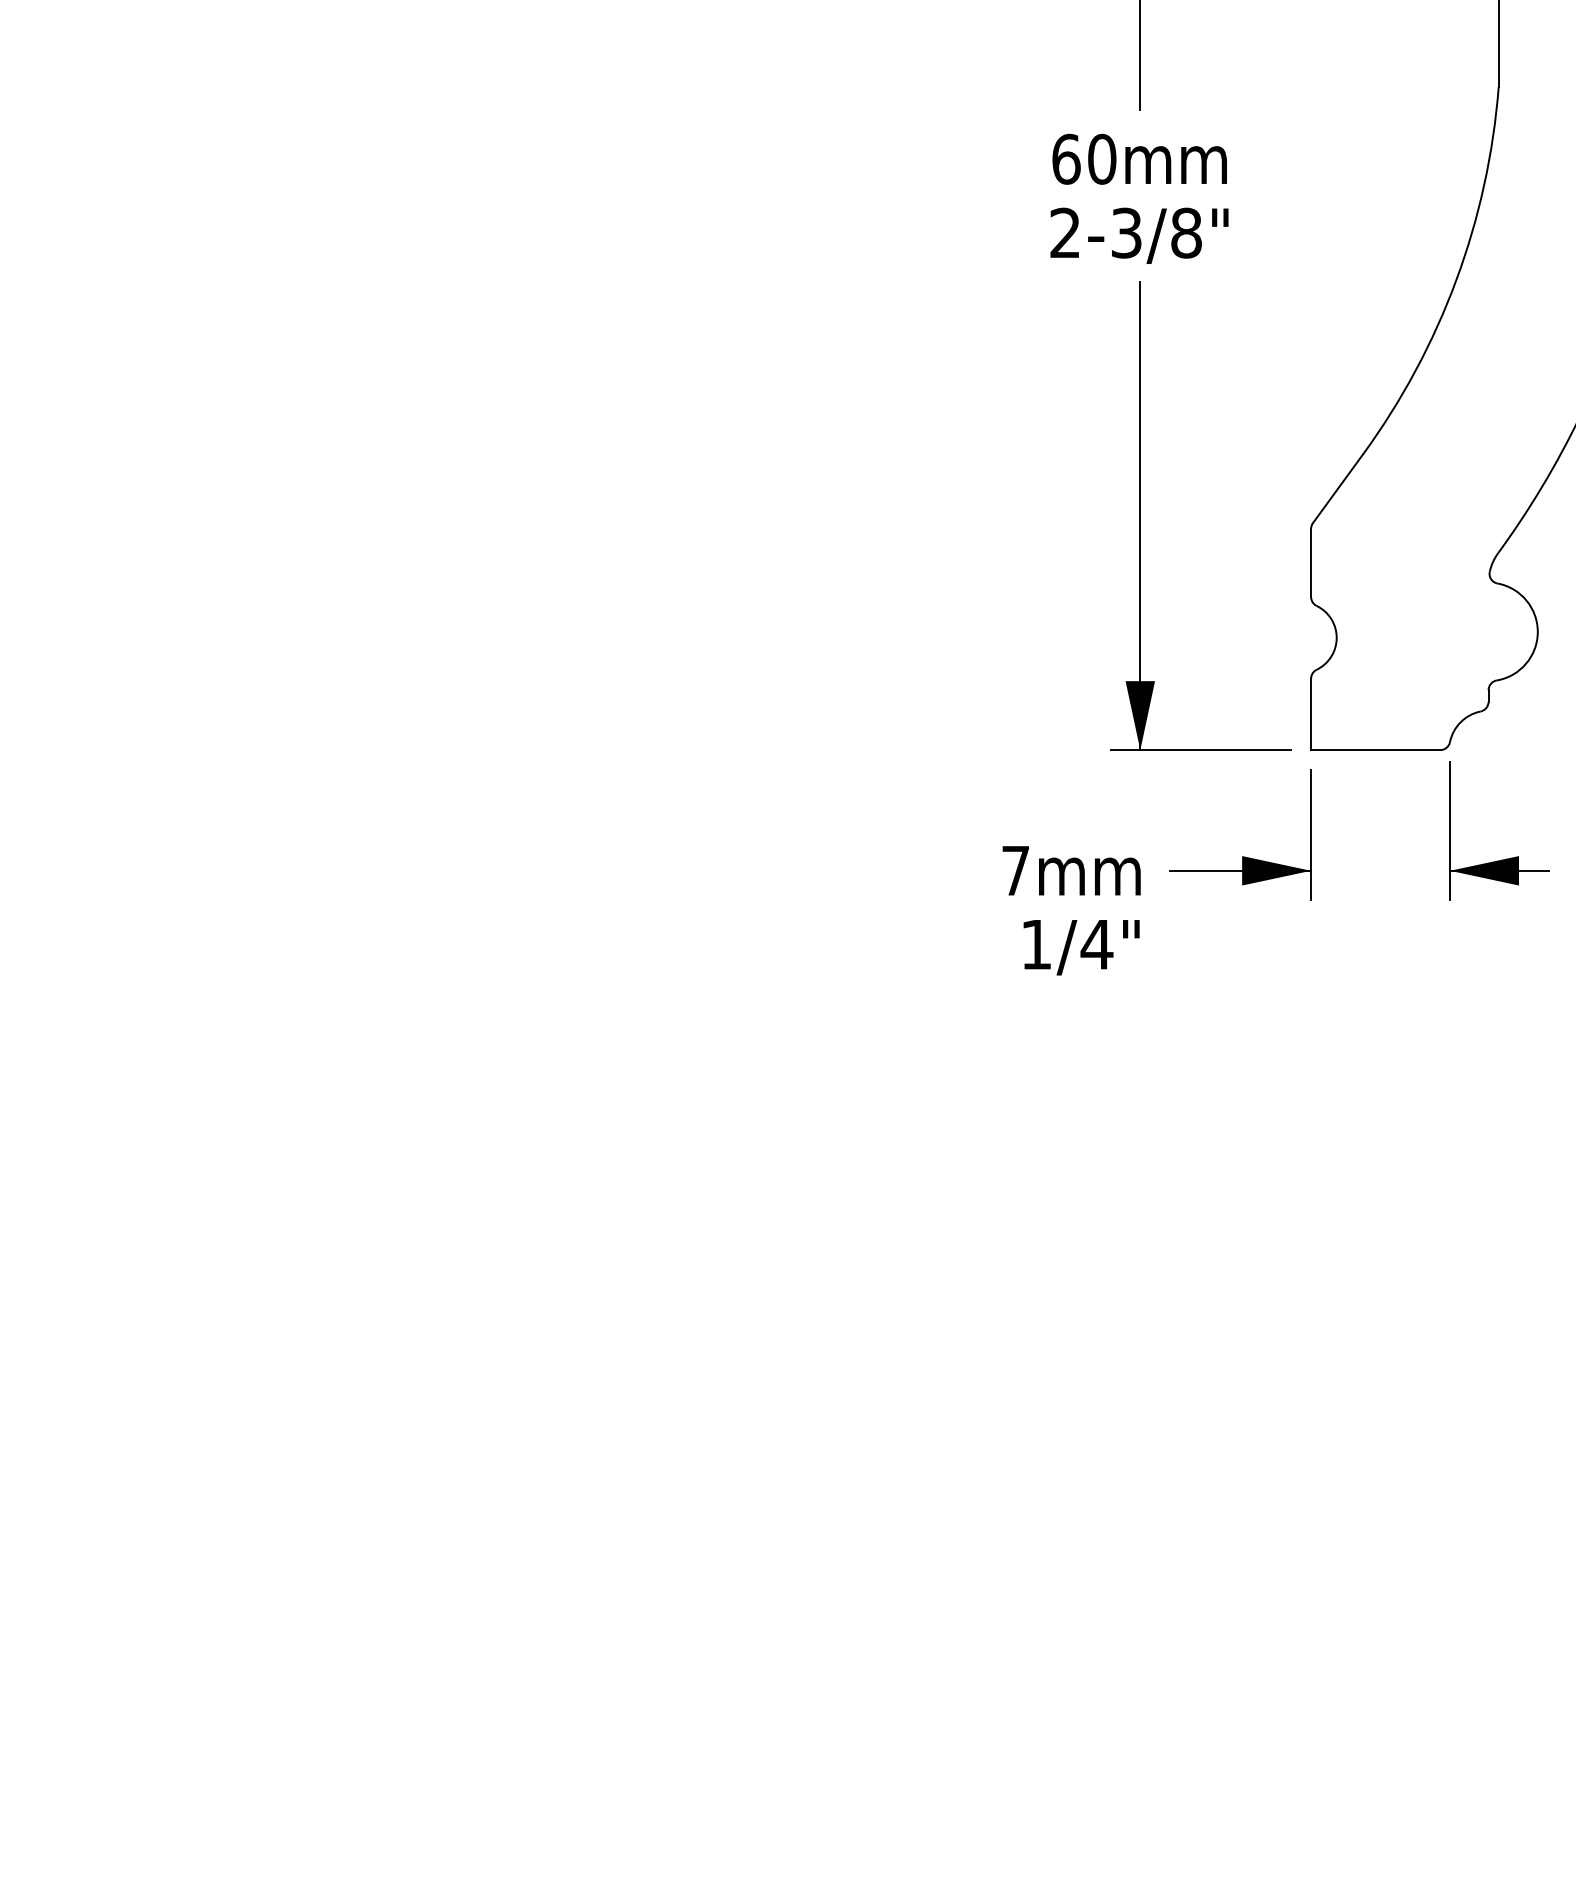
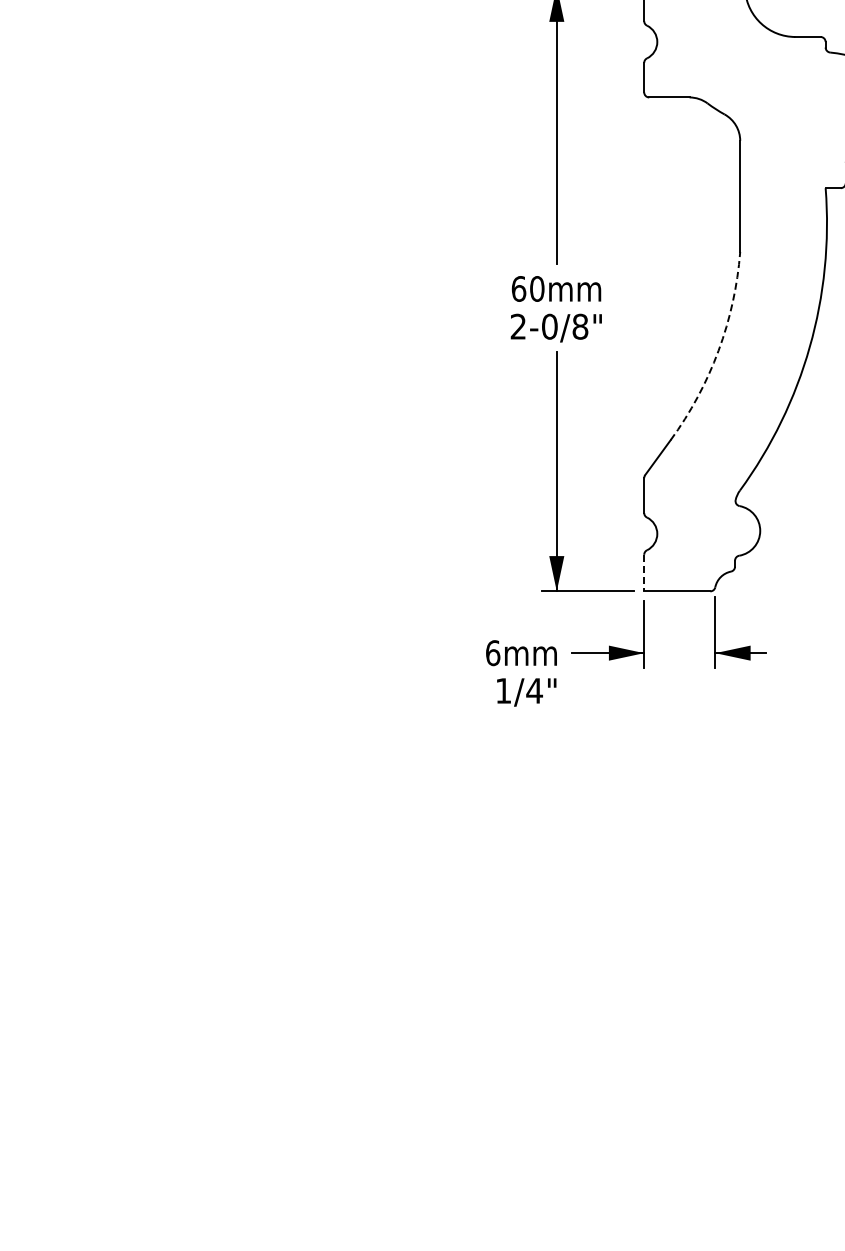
text: (1126, 232) -> (549, 326), 2-3/8" -> 2-0/8"
arc: (1456, 279) -> (718, 350), solid -> dashed
line: (1311, 715) -> (644, 573), solid -> dashed
text: (1016, 871) -> (493, 653), 7 -> 6

